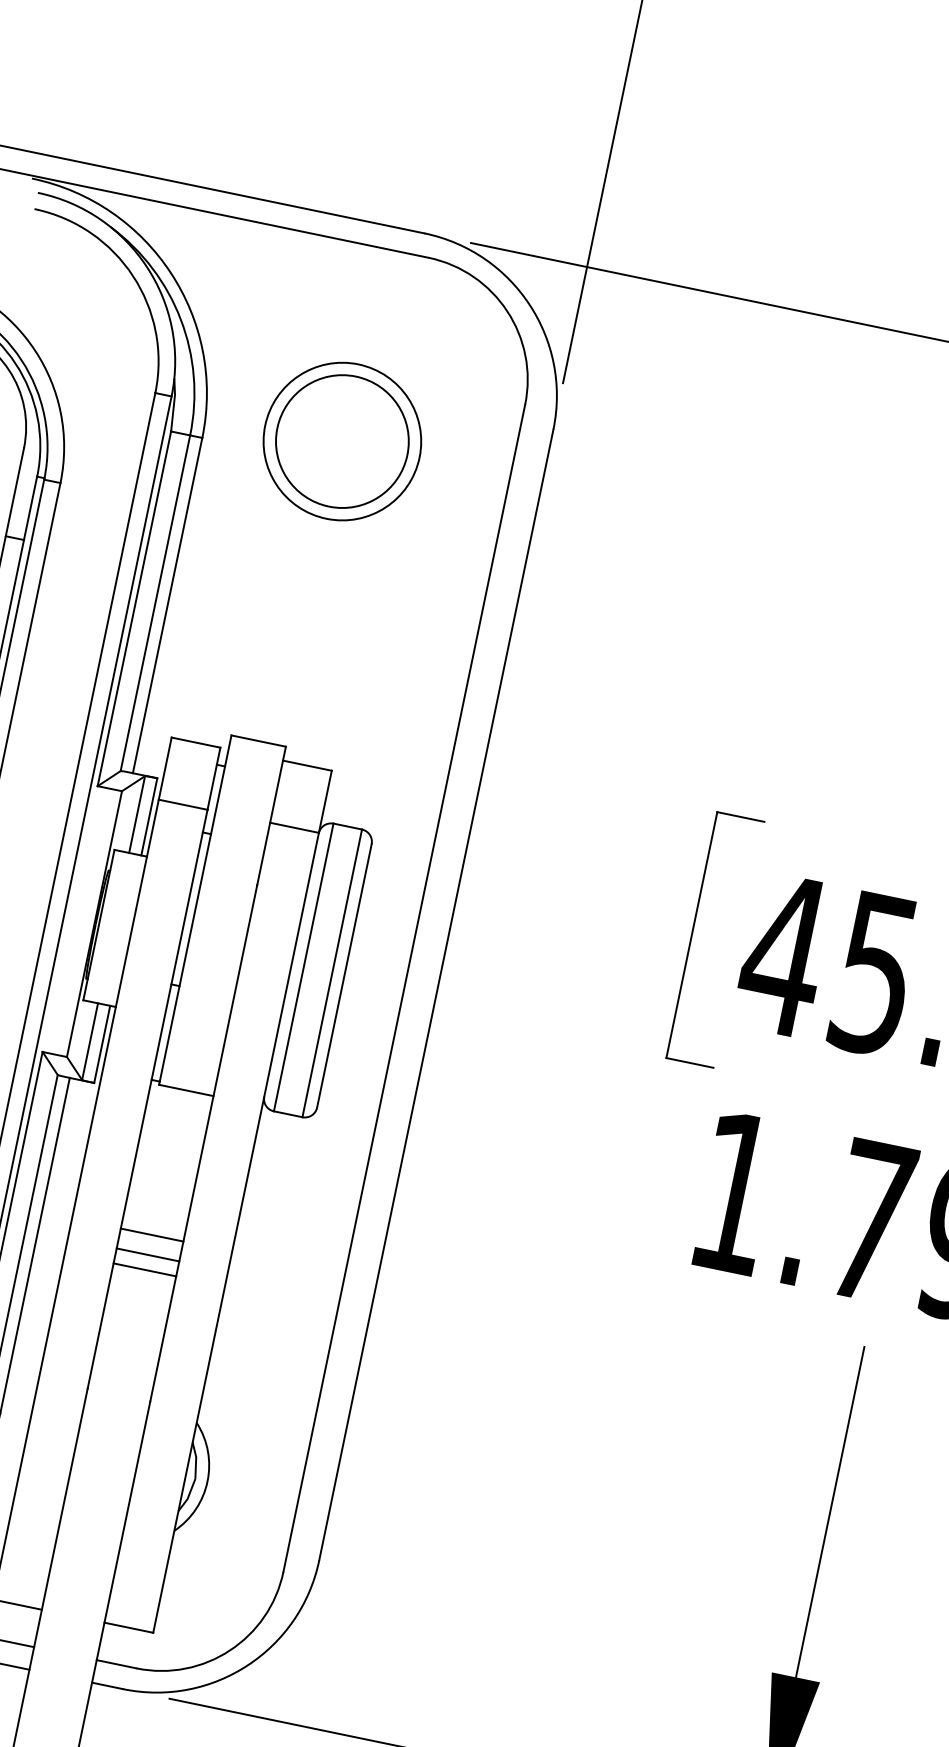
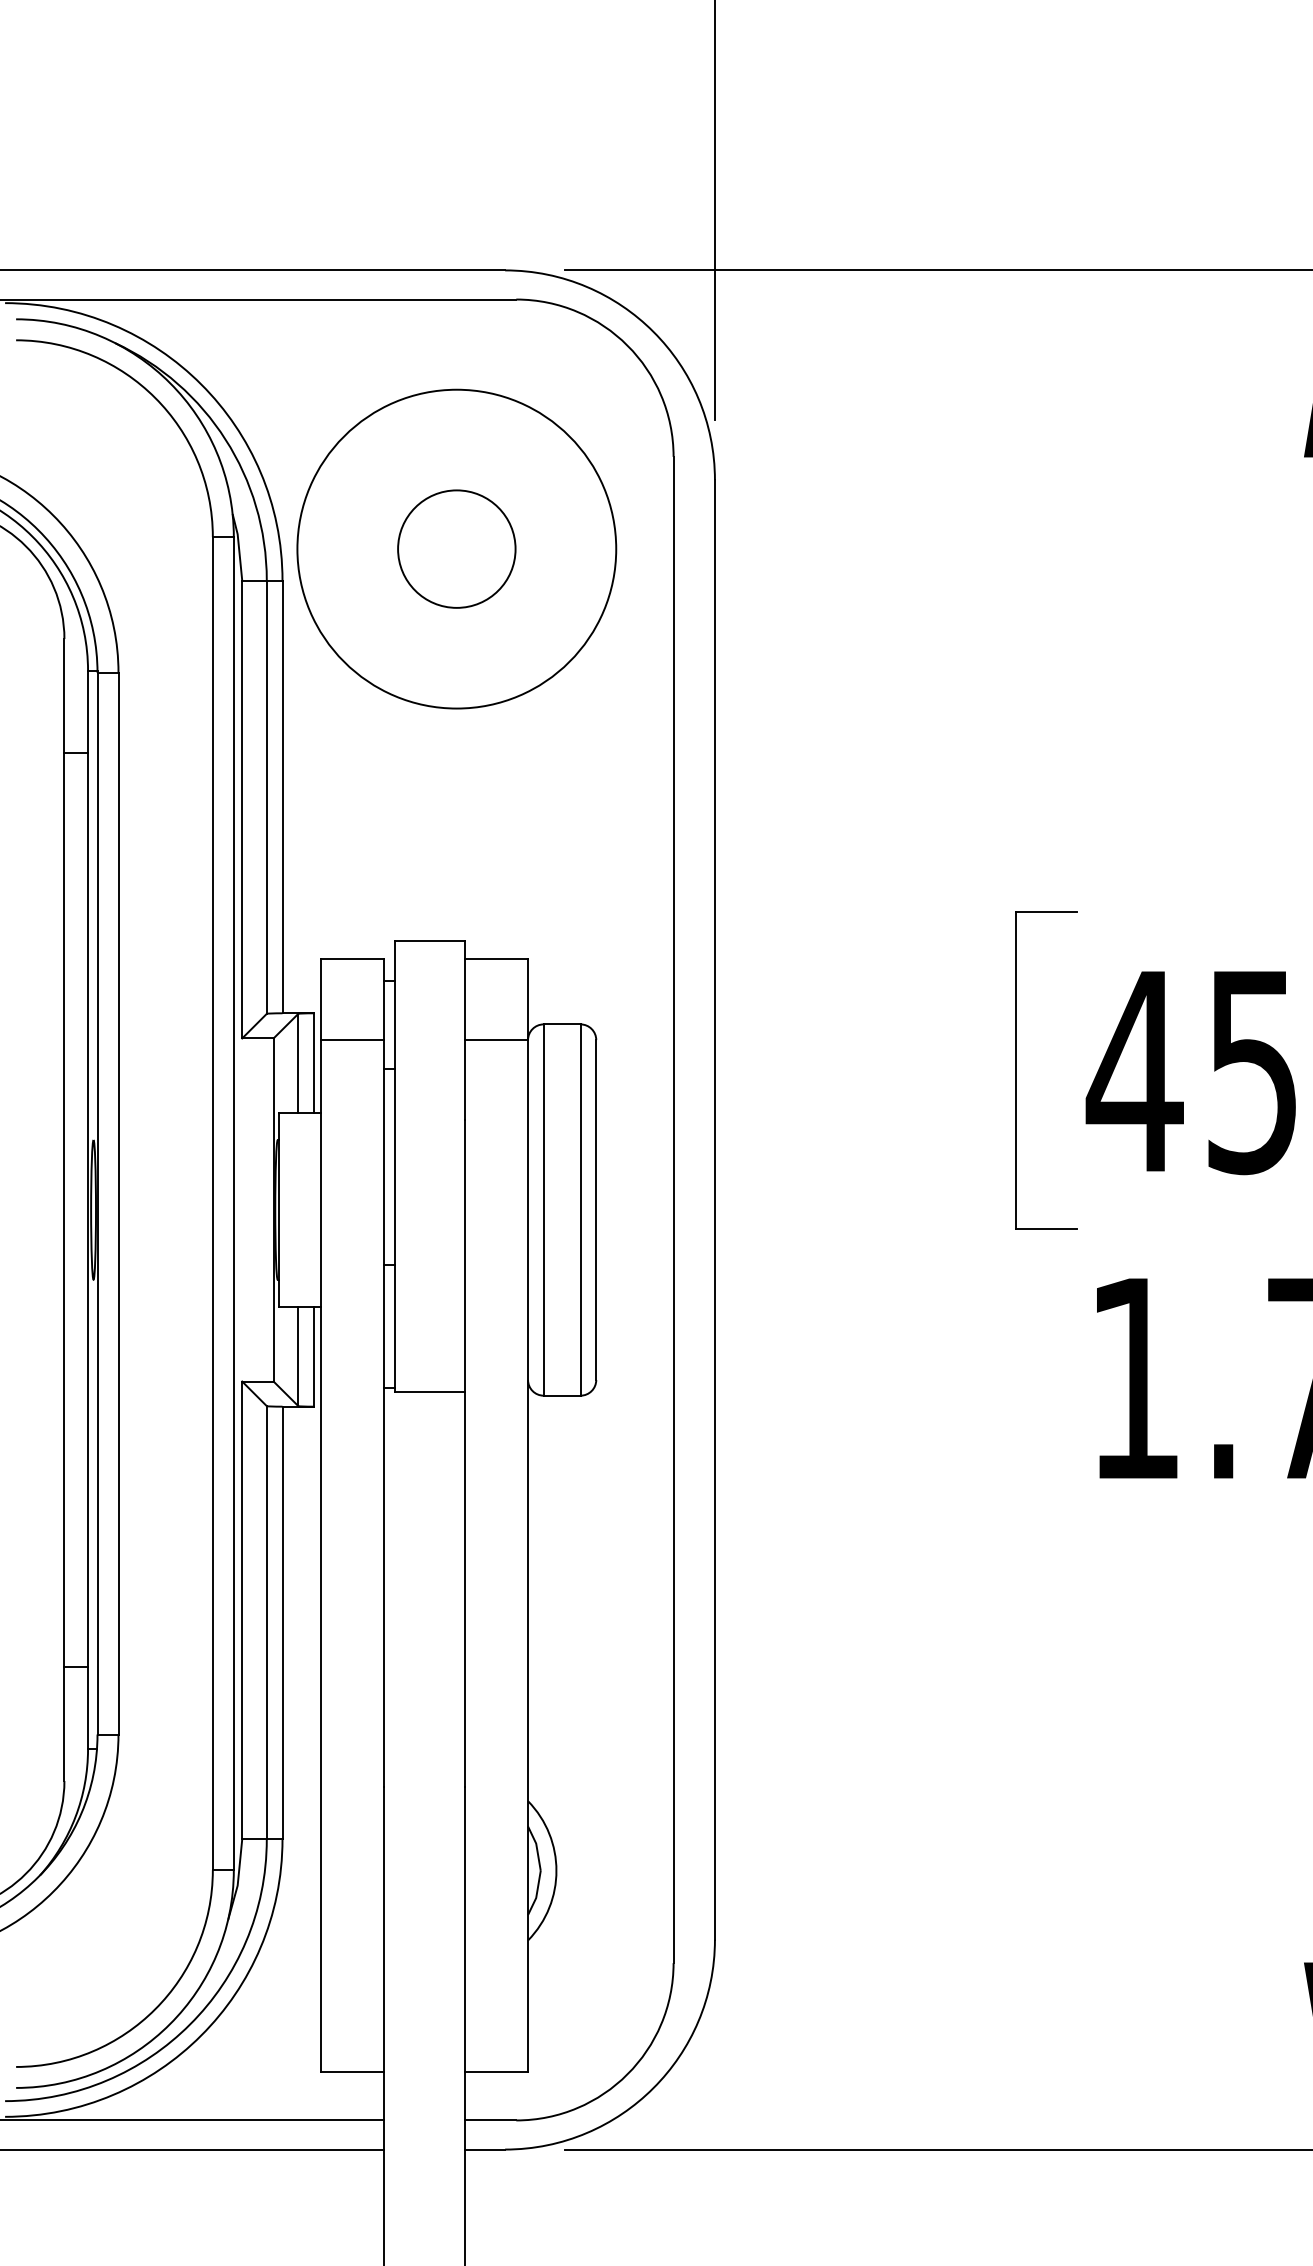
circle: (342, 441) -> (456, 548), size x1.6
circle: (342, 441) -> (456, 549), size x0.7
line: (151, 1235) -> (424, 1580), removed
line: (147, 1254) -> (424, 1605), removed
line: (144, 1270) -> (424, 1625), removed

